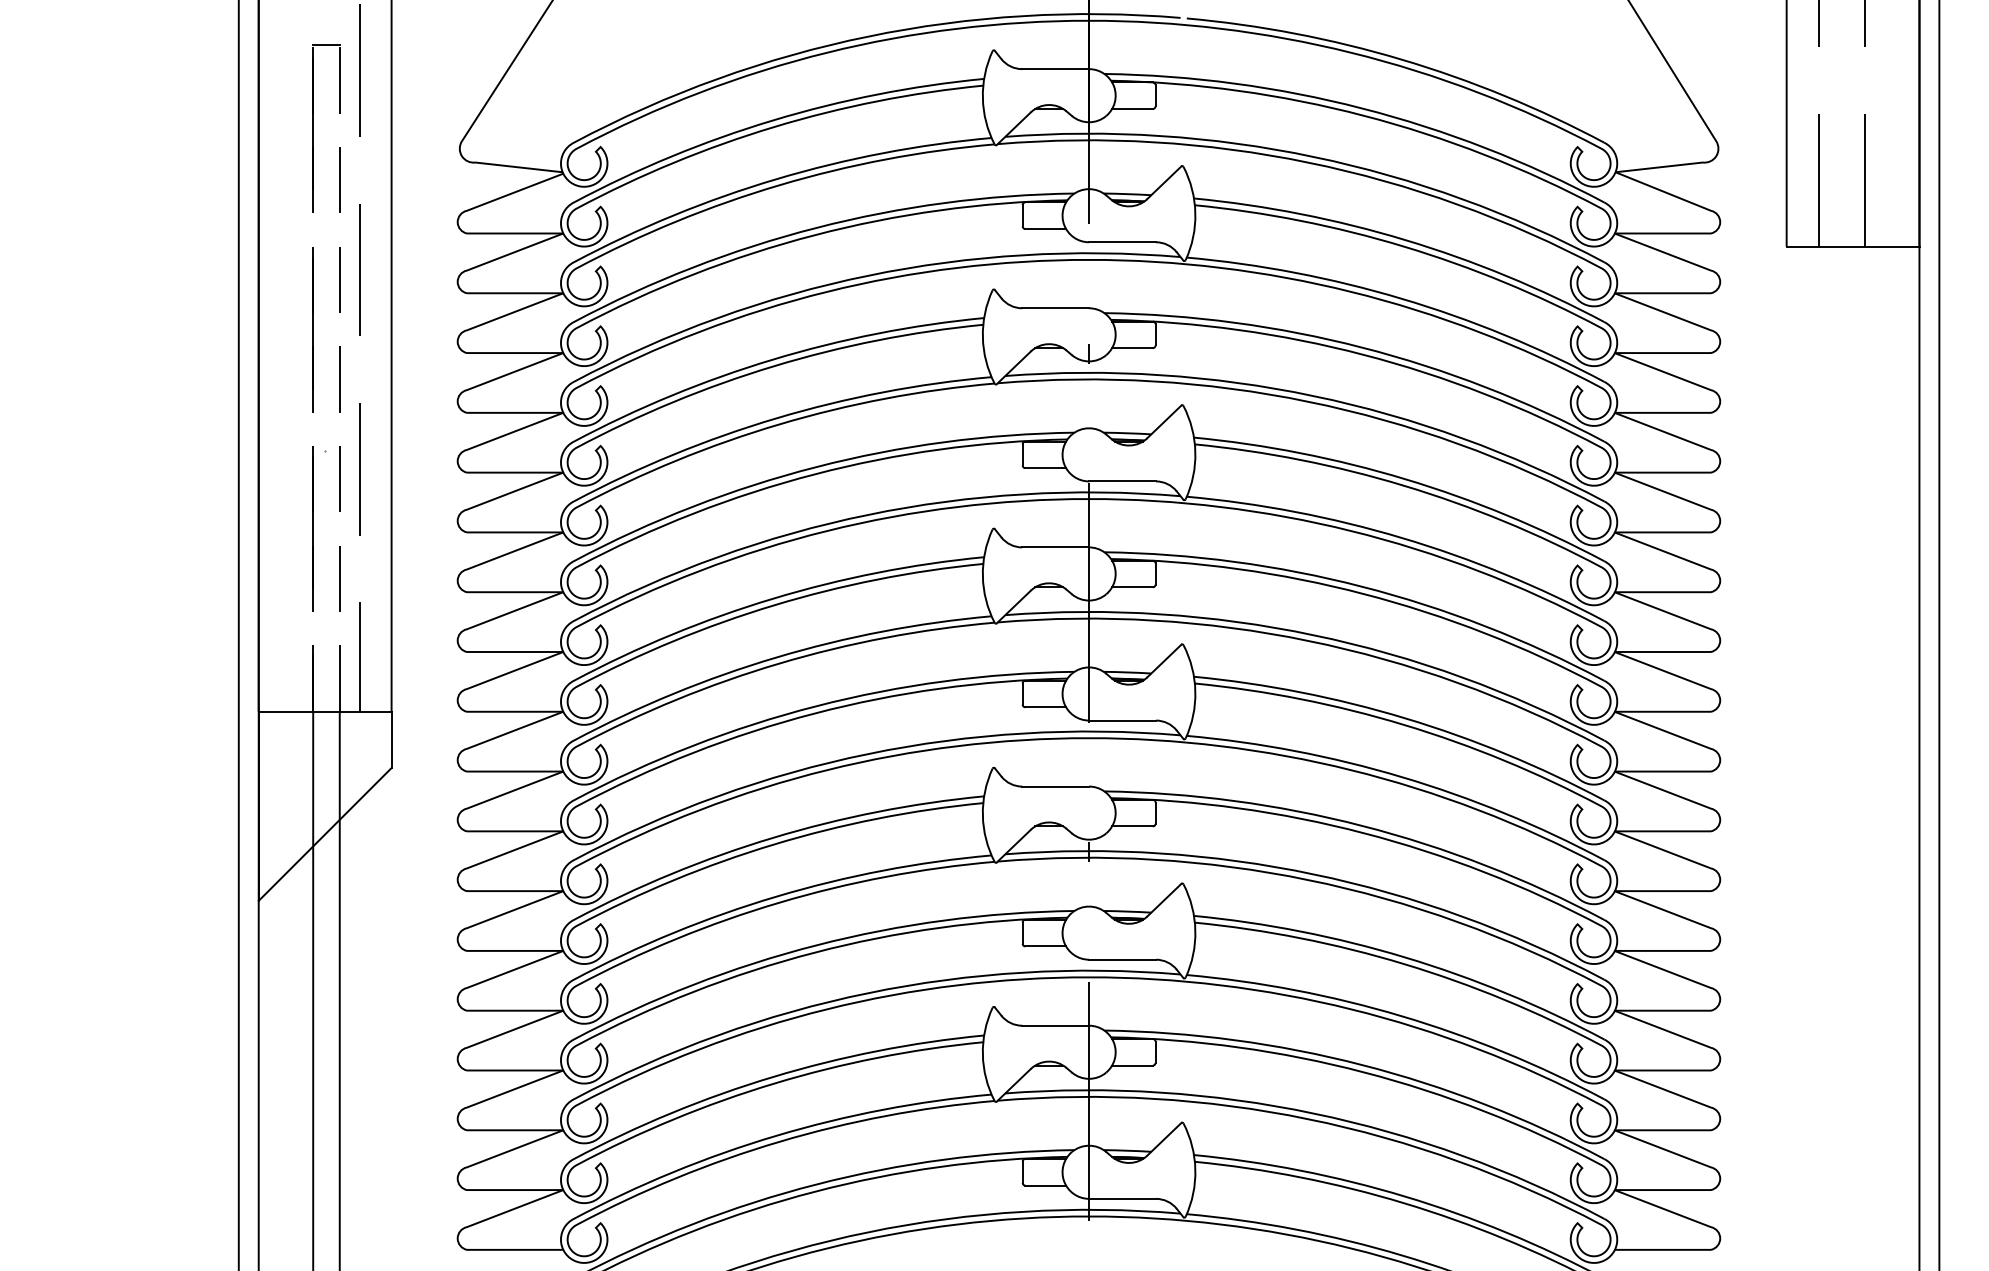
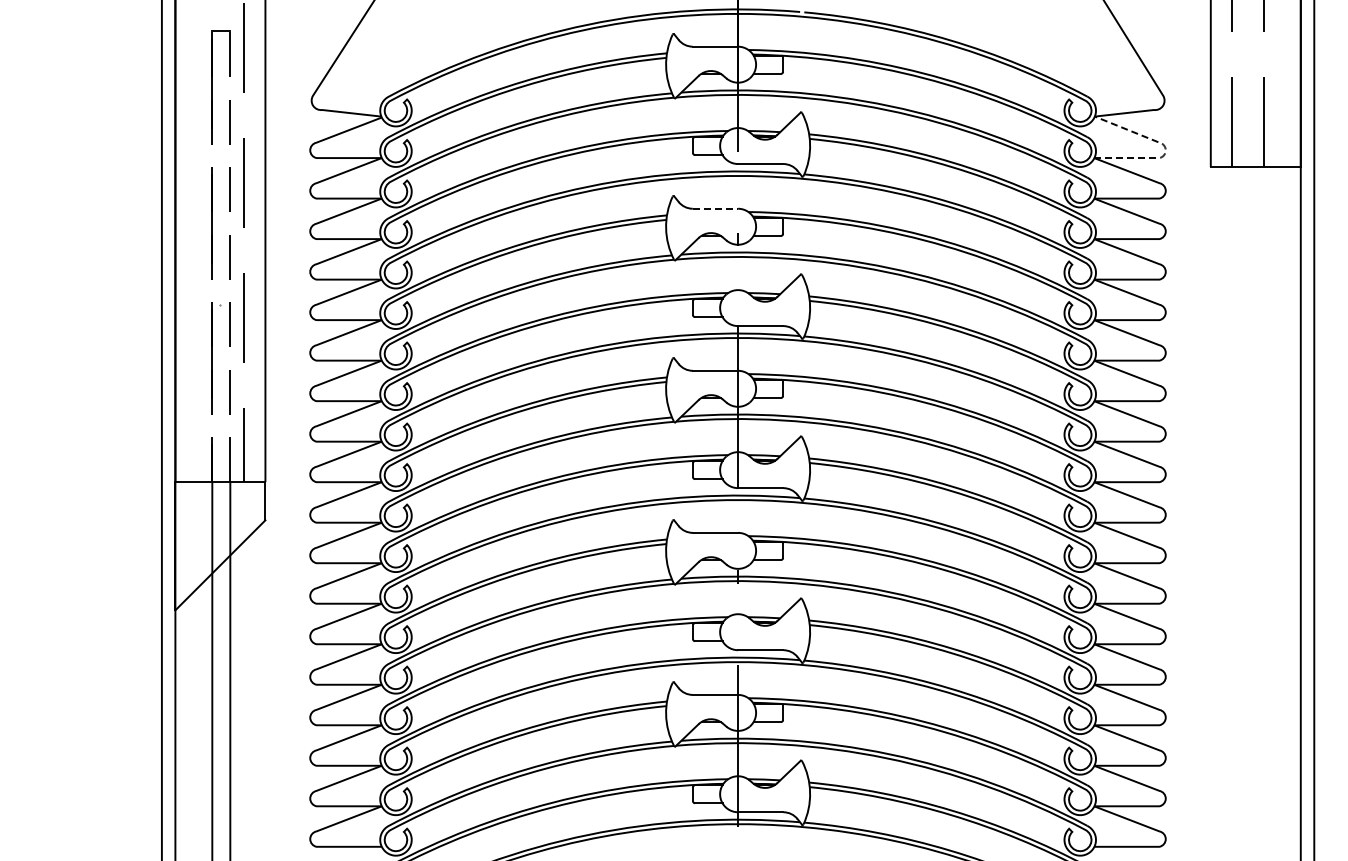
line: (1719, 219) -> (1165, 148), solid -> dashed
line: (1055, 307) -> (715, 208), solid -> dashed

